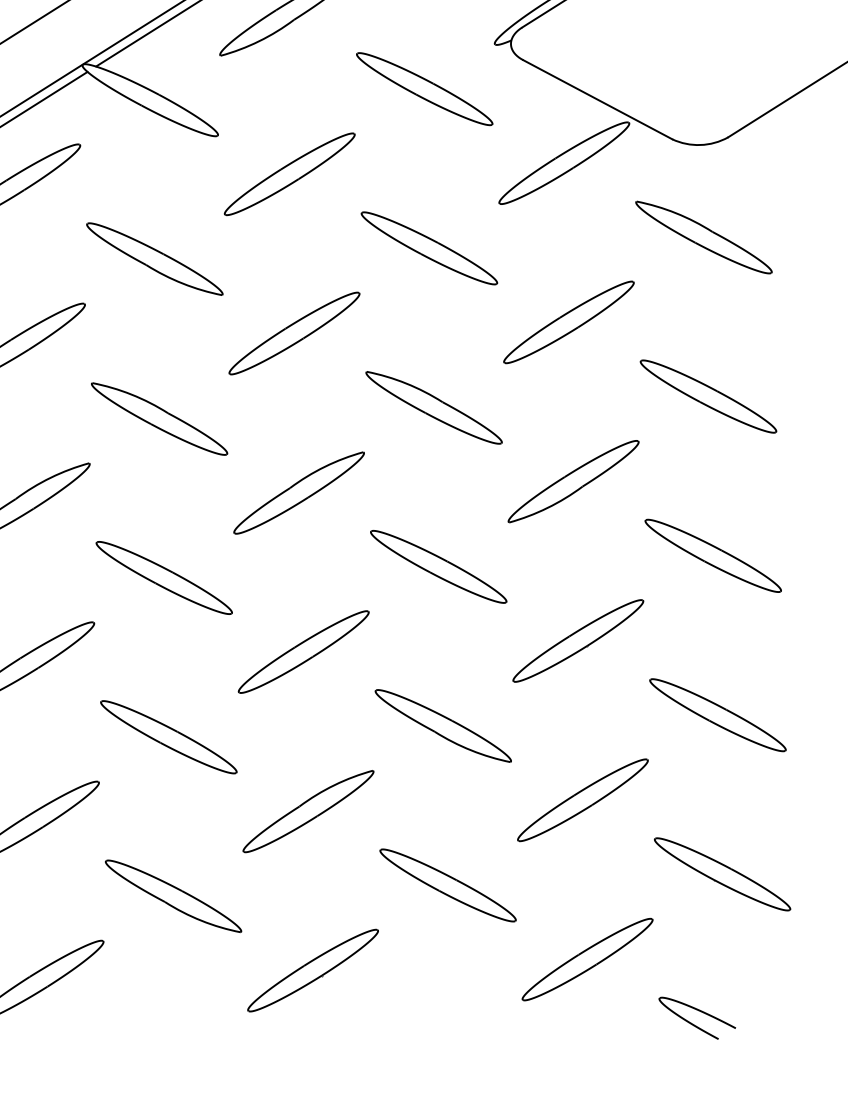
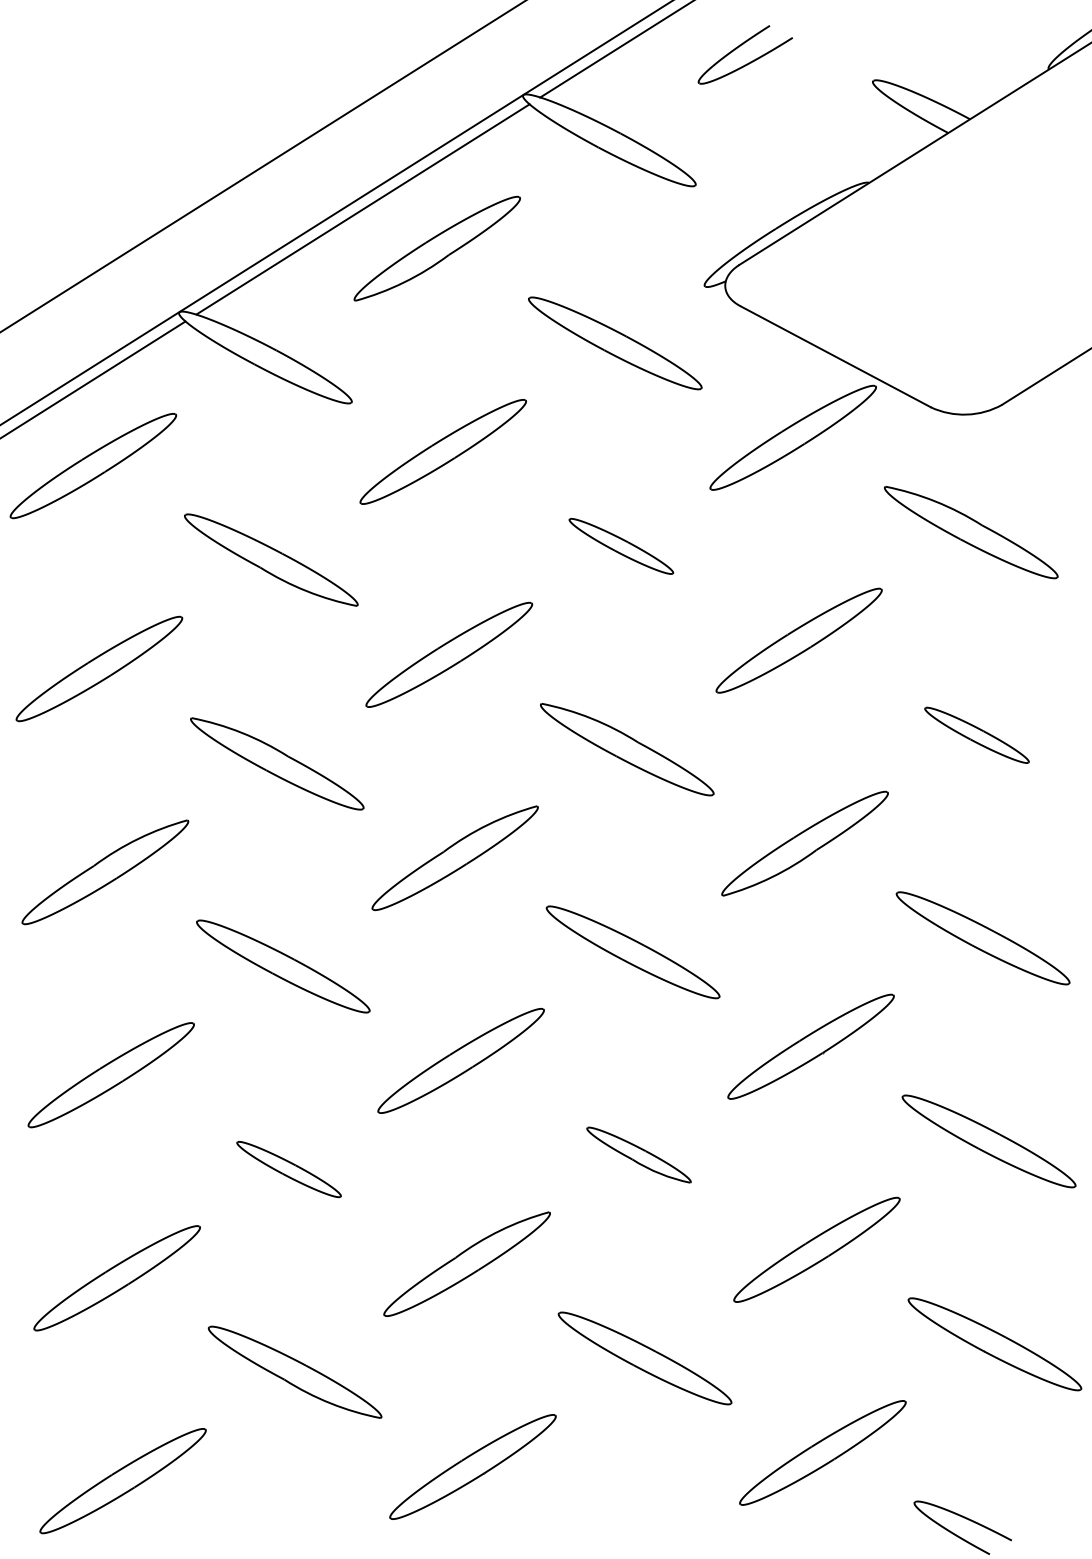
part: (429, 248) -> (621, 546), size x0.6
part: (708, 396) -> (976, 735), size x0.6
part: (442, 725) -> (638, 1154), size x0.6
part: (168, 737) -> (288, 1169), size x0.6

